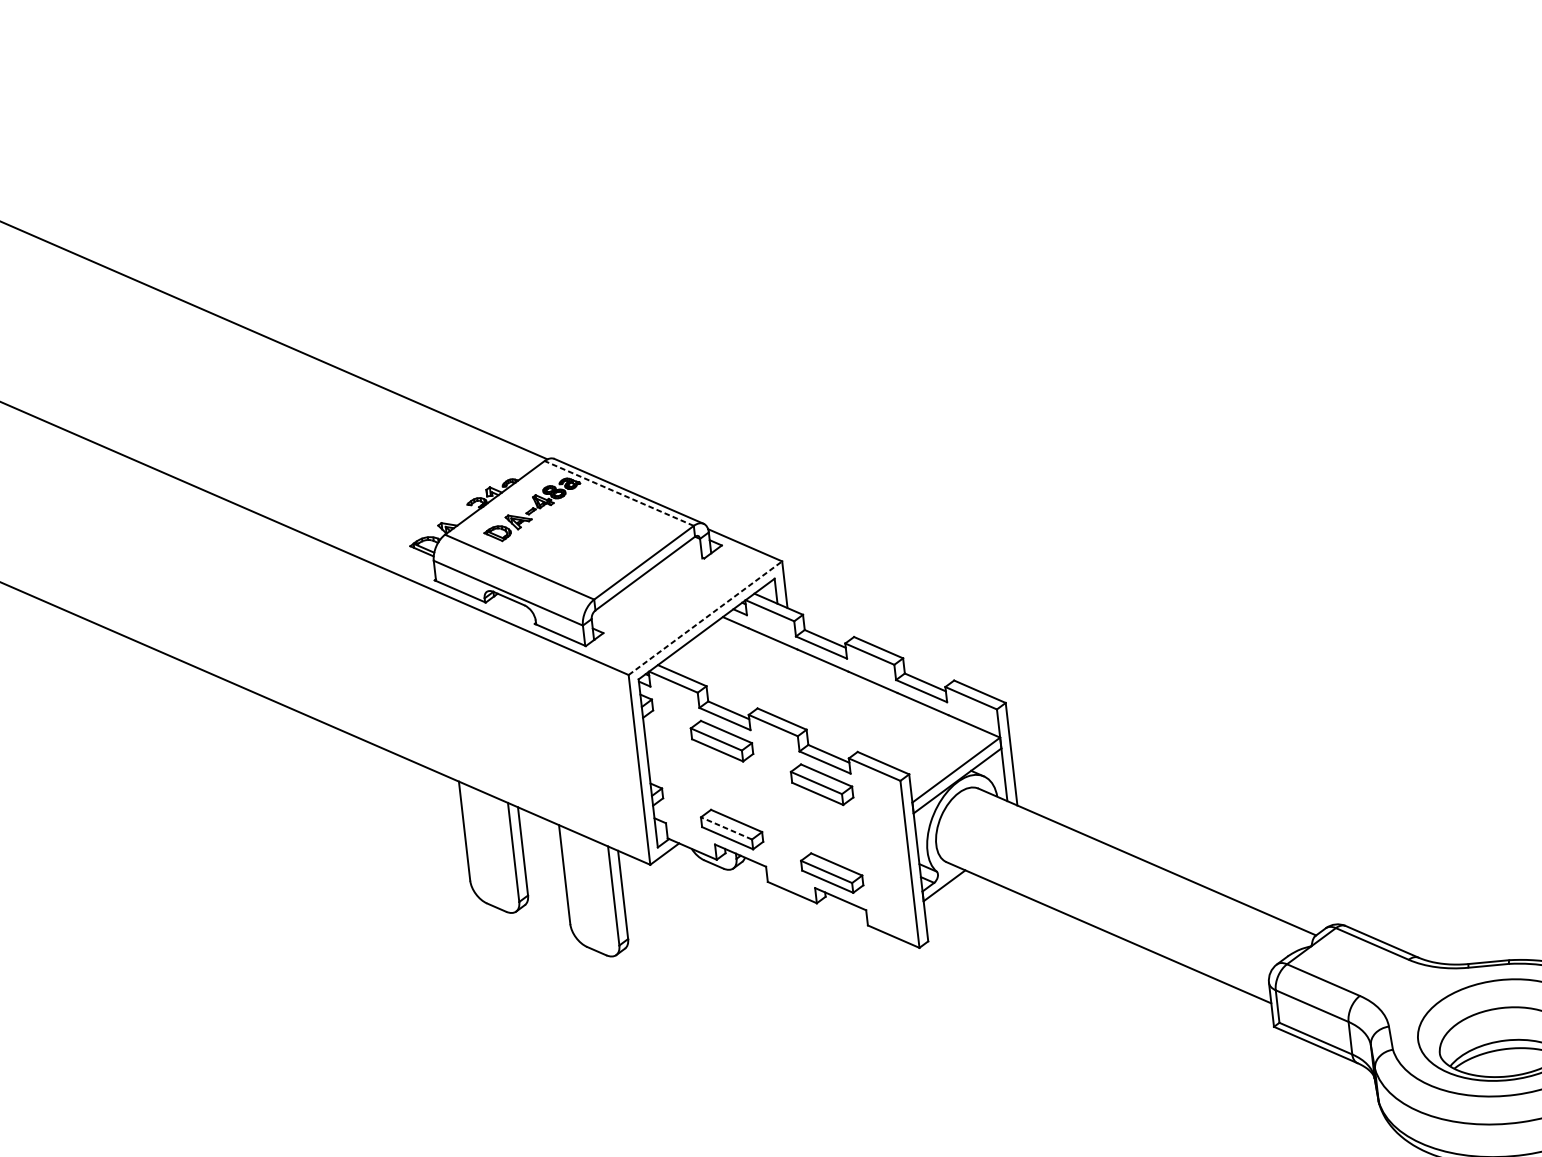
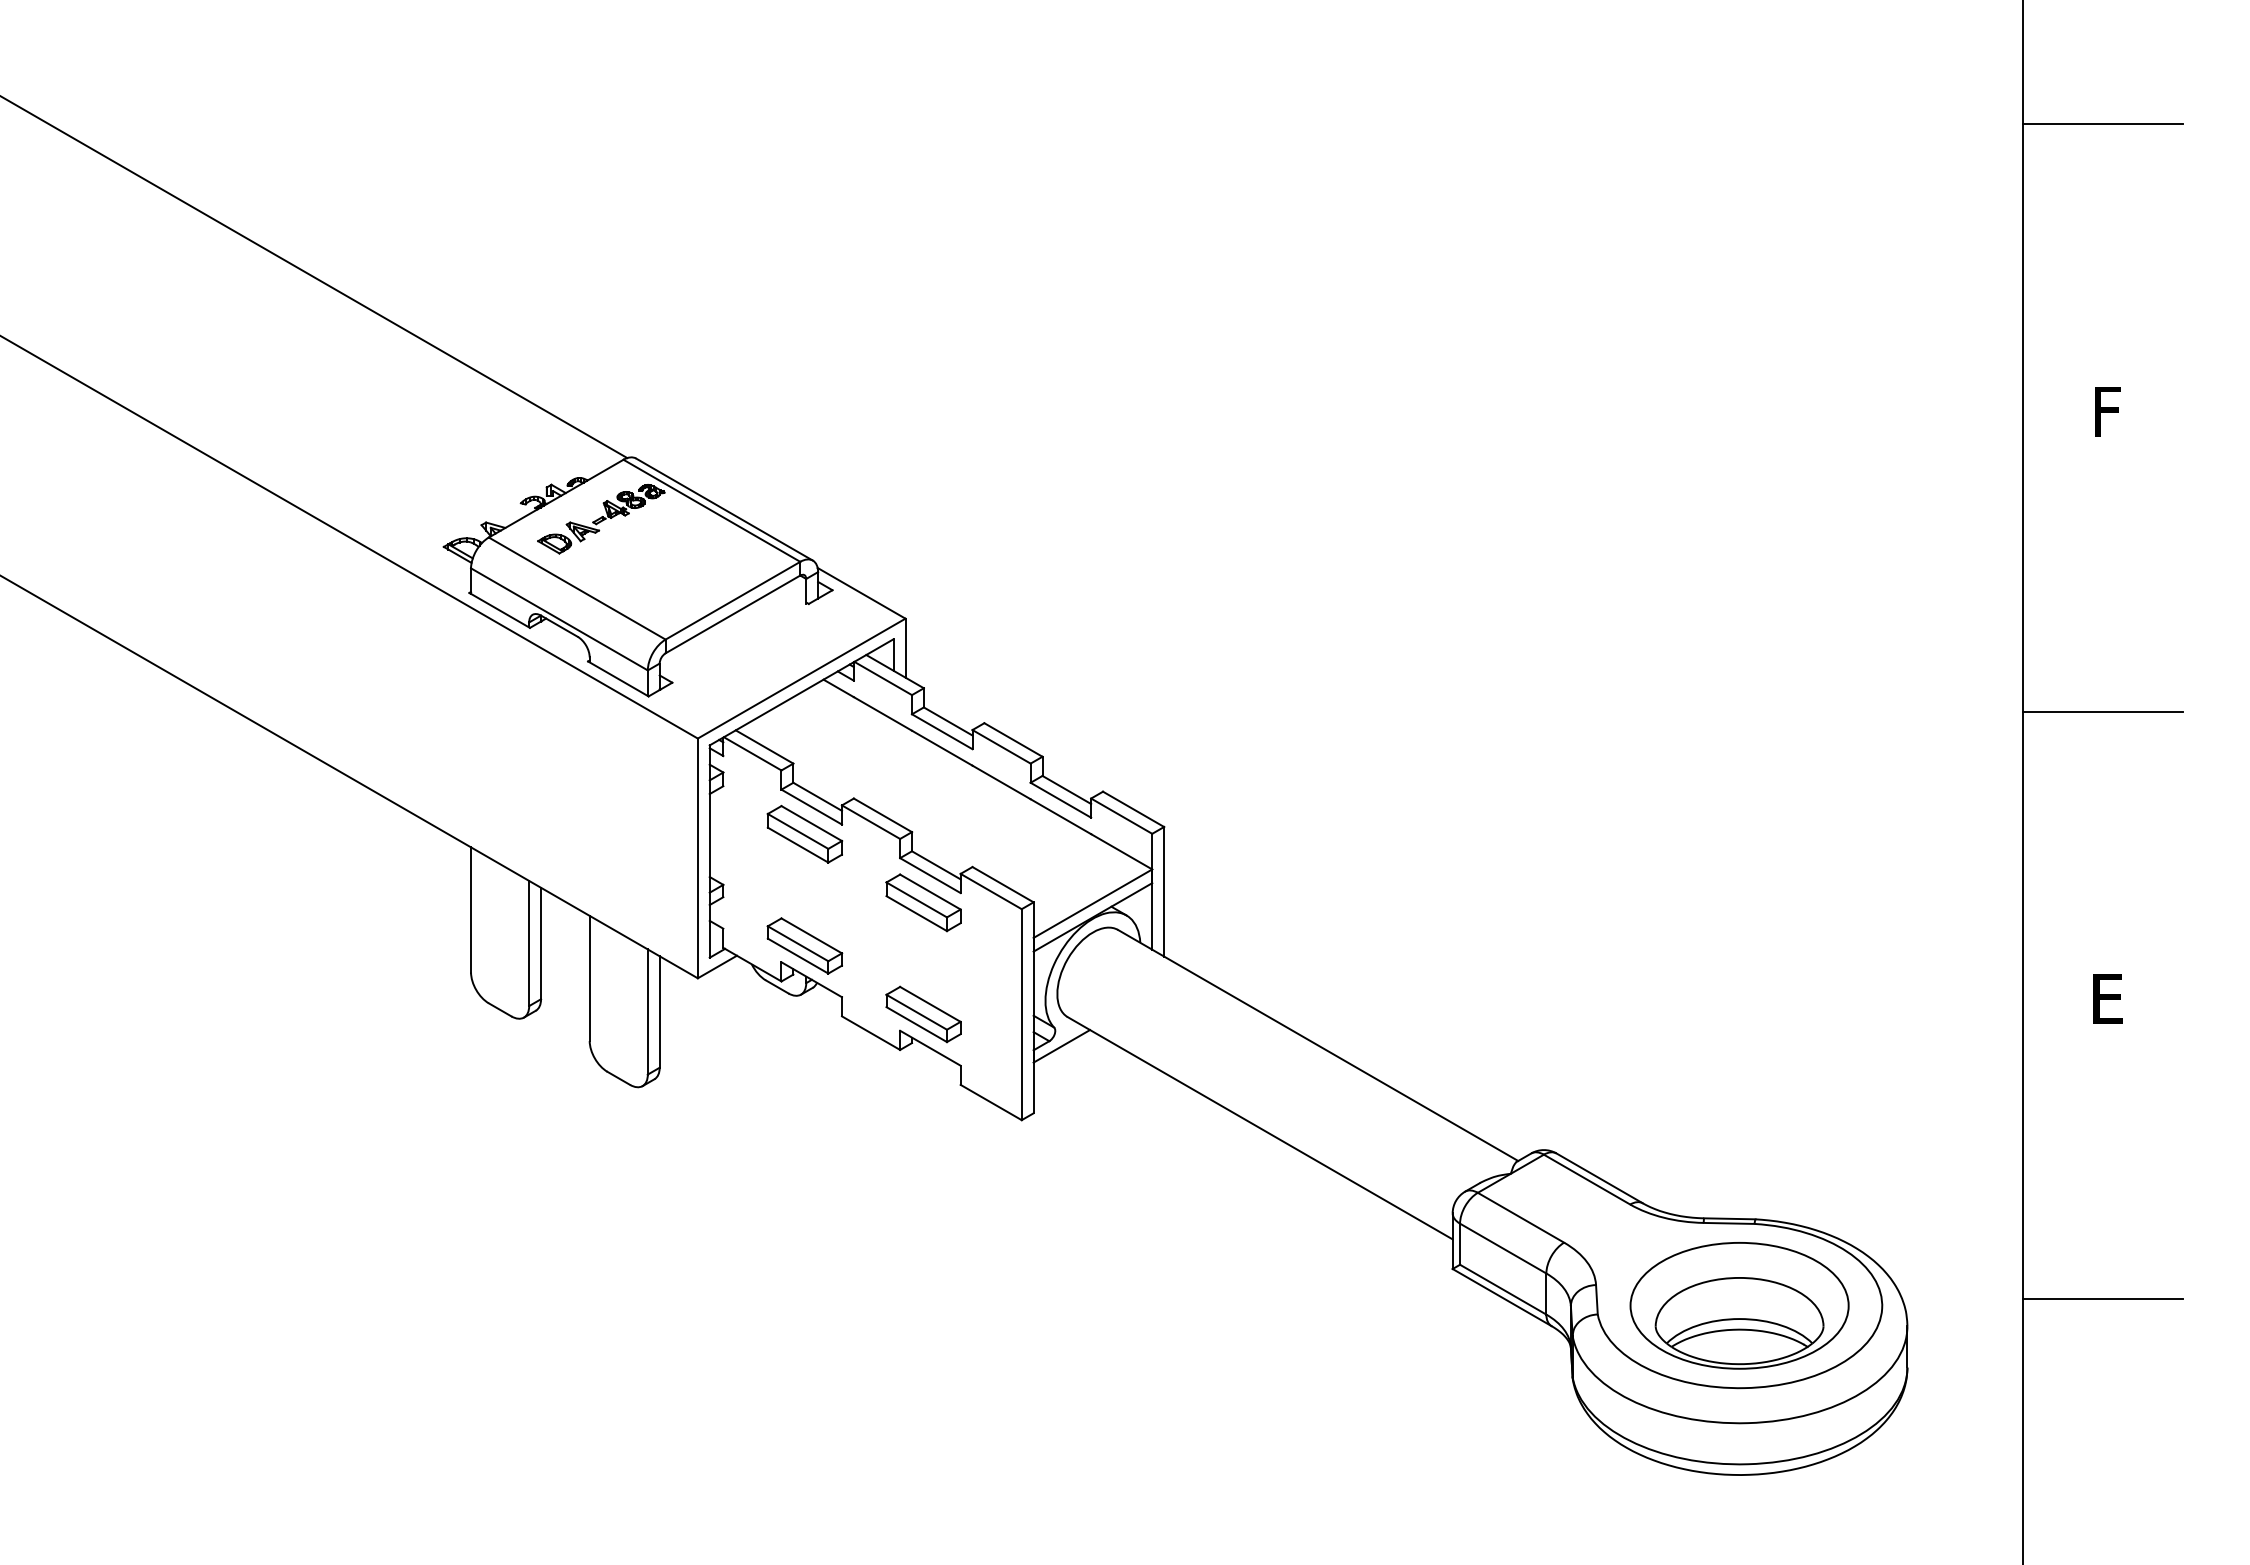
line: (618, 493) -> (711, 510), dashed -> solid
line: (705, 618) -> (801, 678), dashed -> solid
line: (726, 828) -> (798, 943), dashed -> solid

